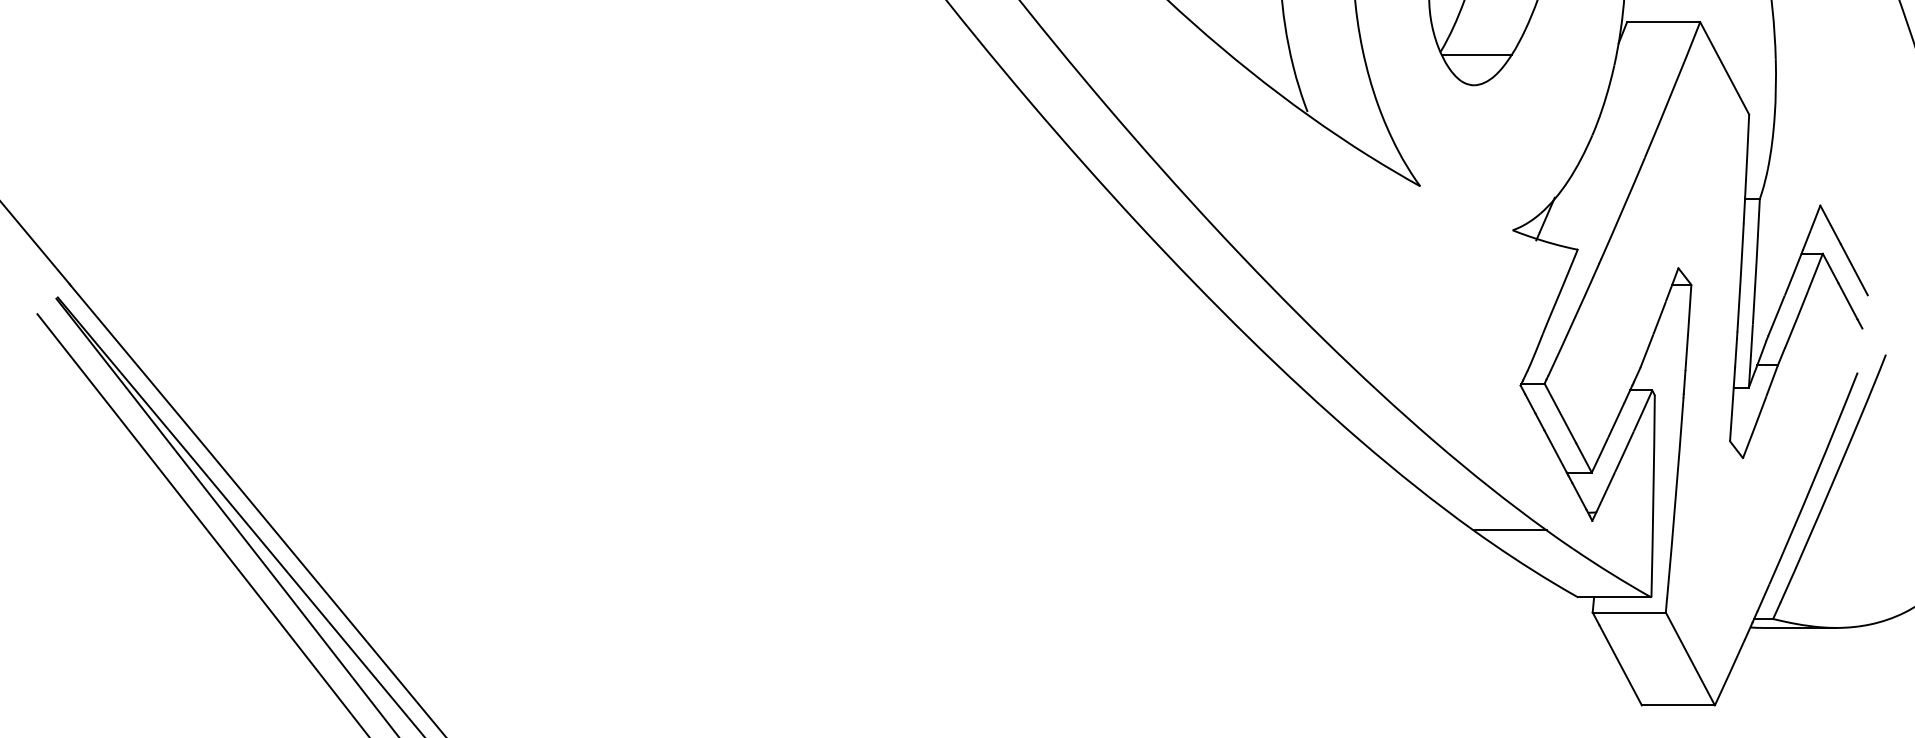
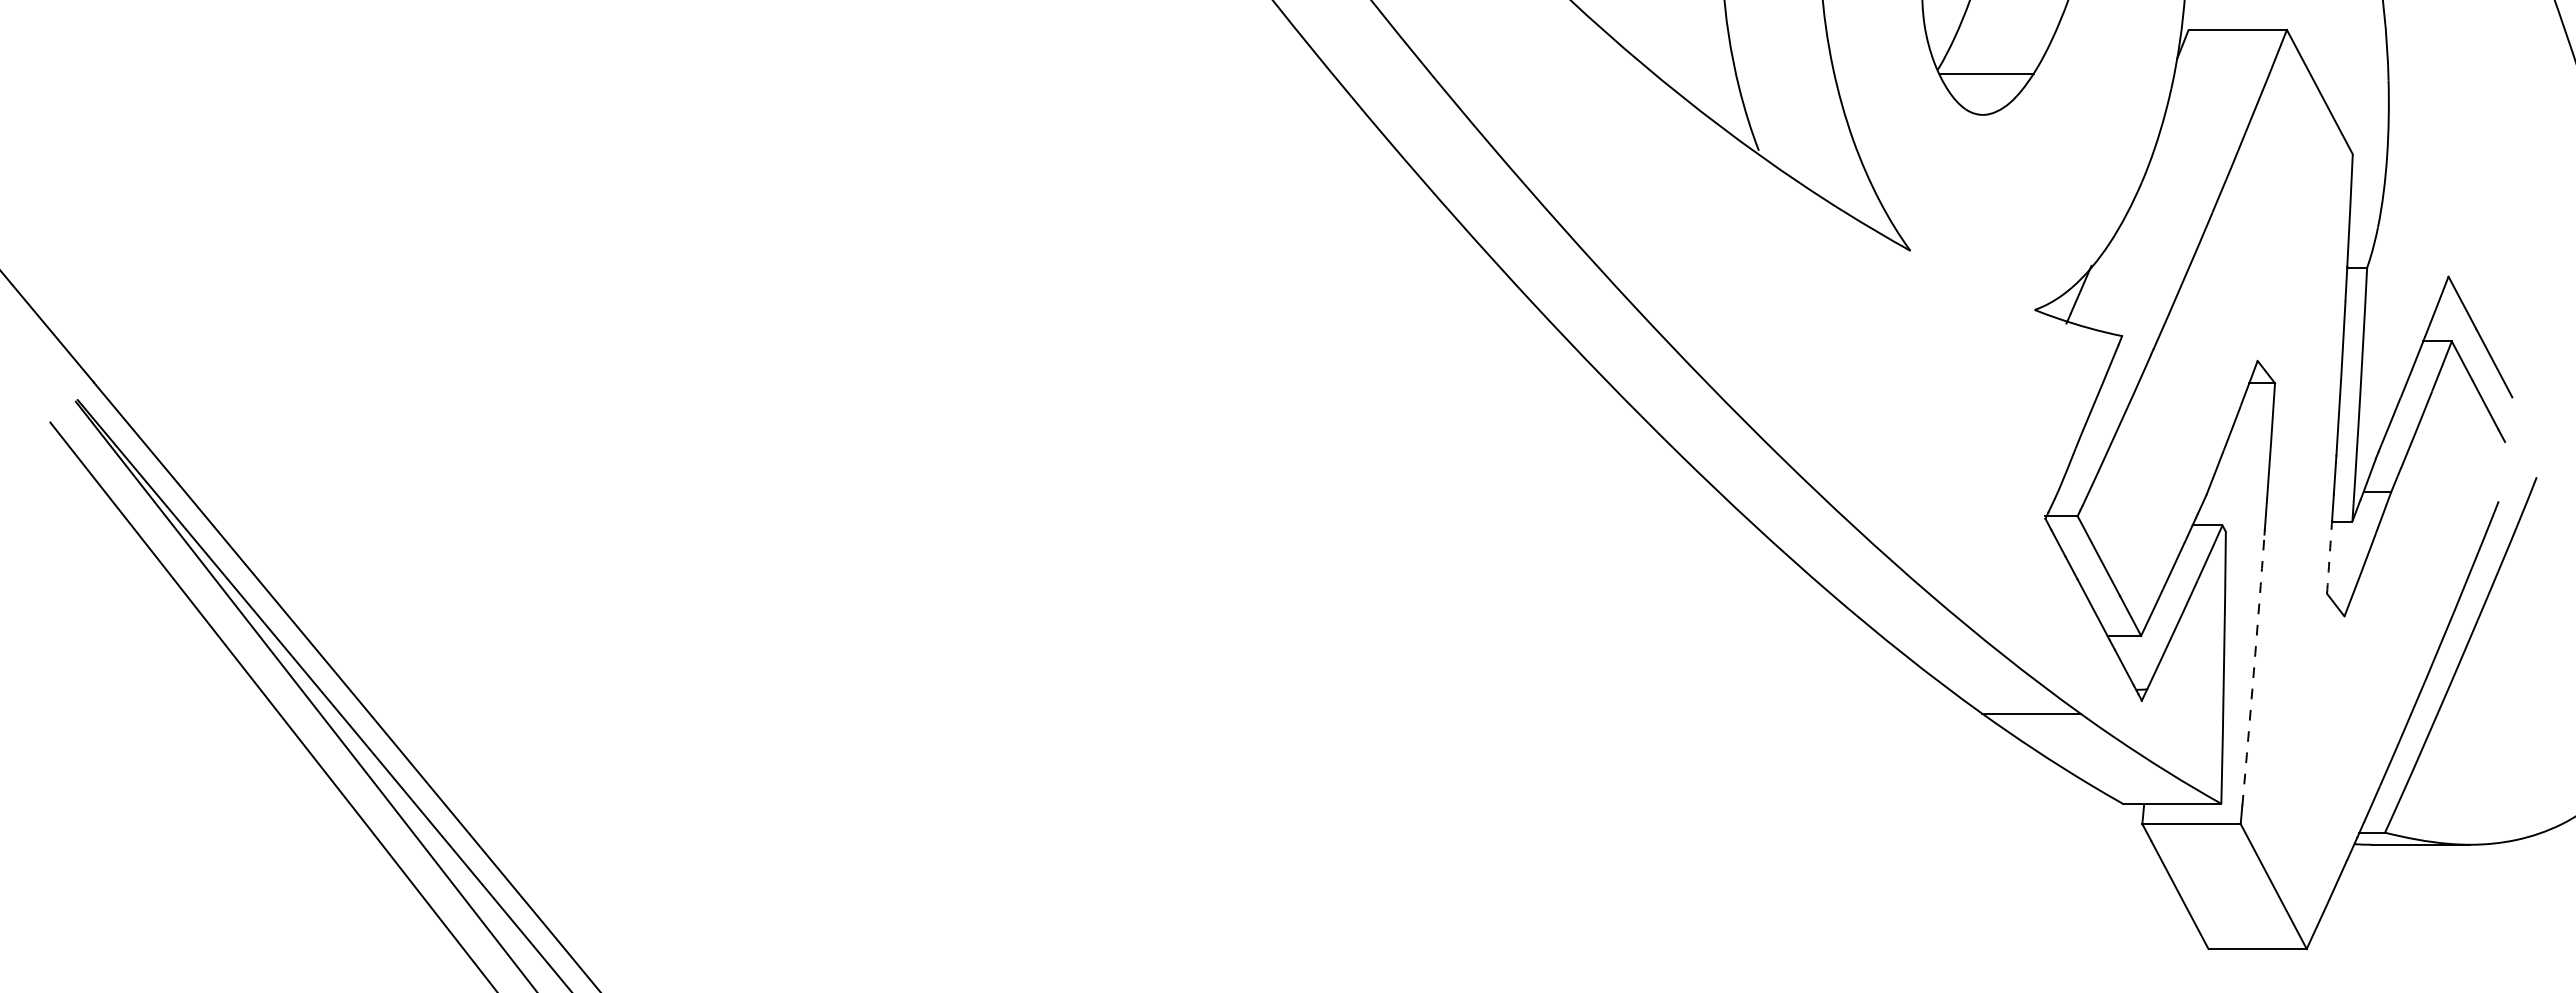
arc: (1731, 413) -> (2329, 556), solid -> dashed
arc: (1675, 498) -> (2253, 670), solid -> dashed

